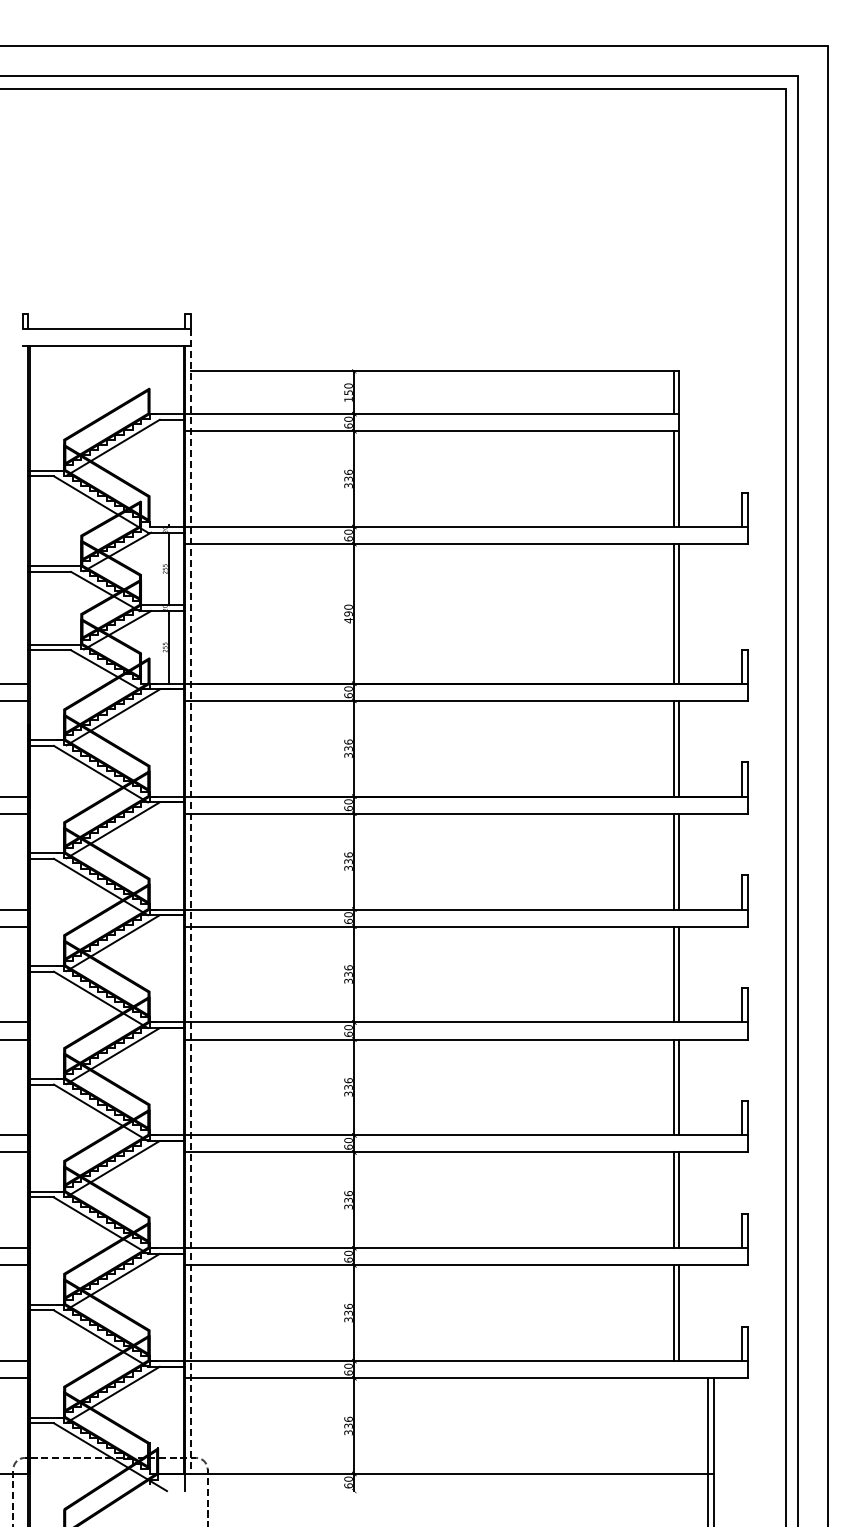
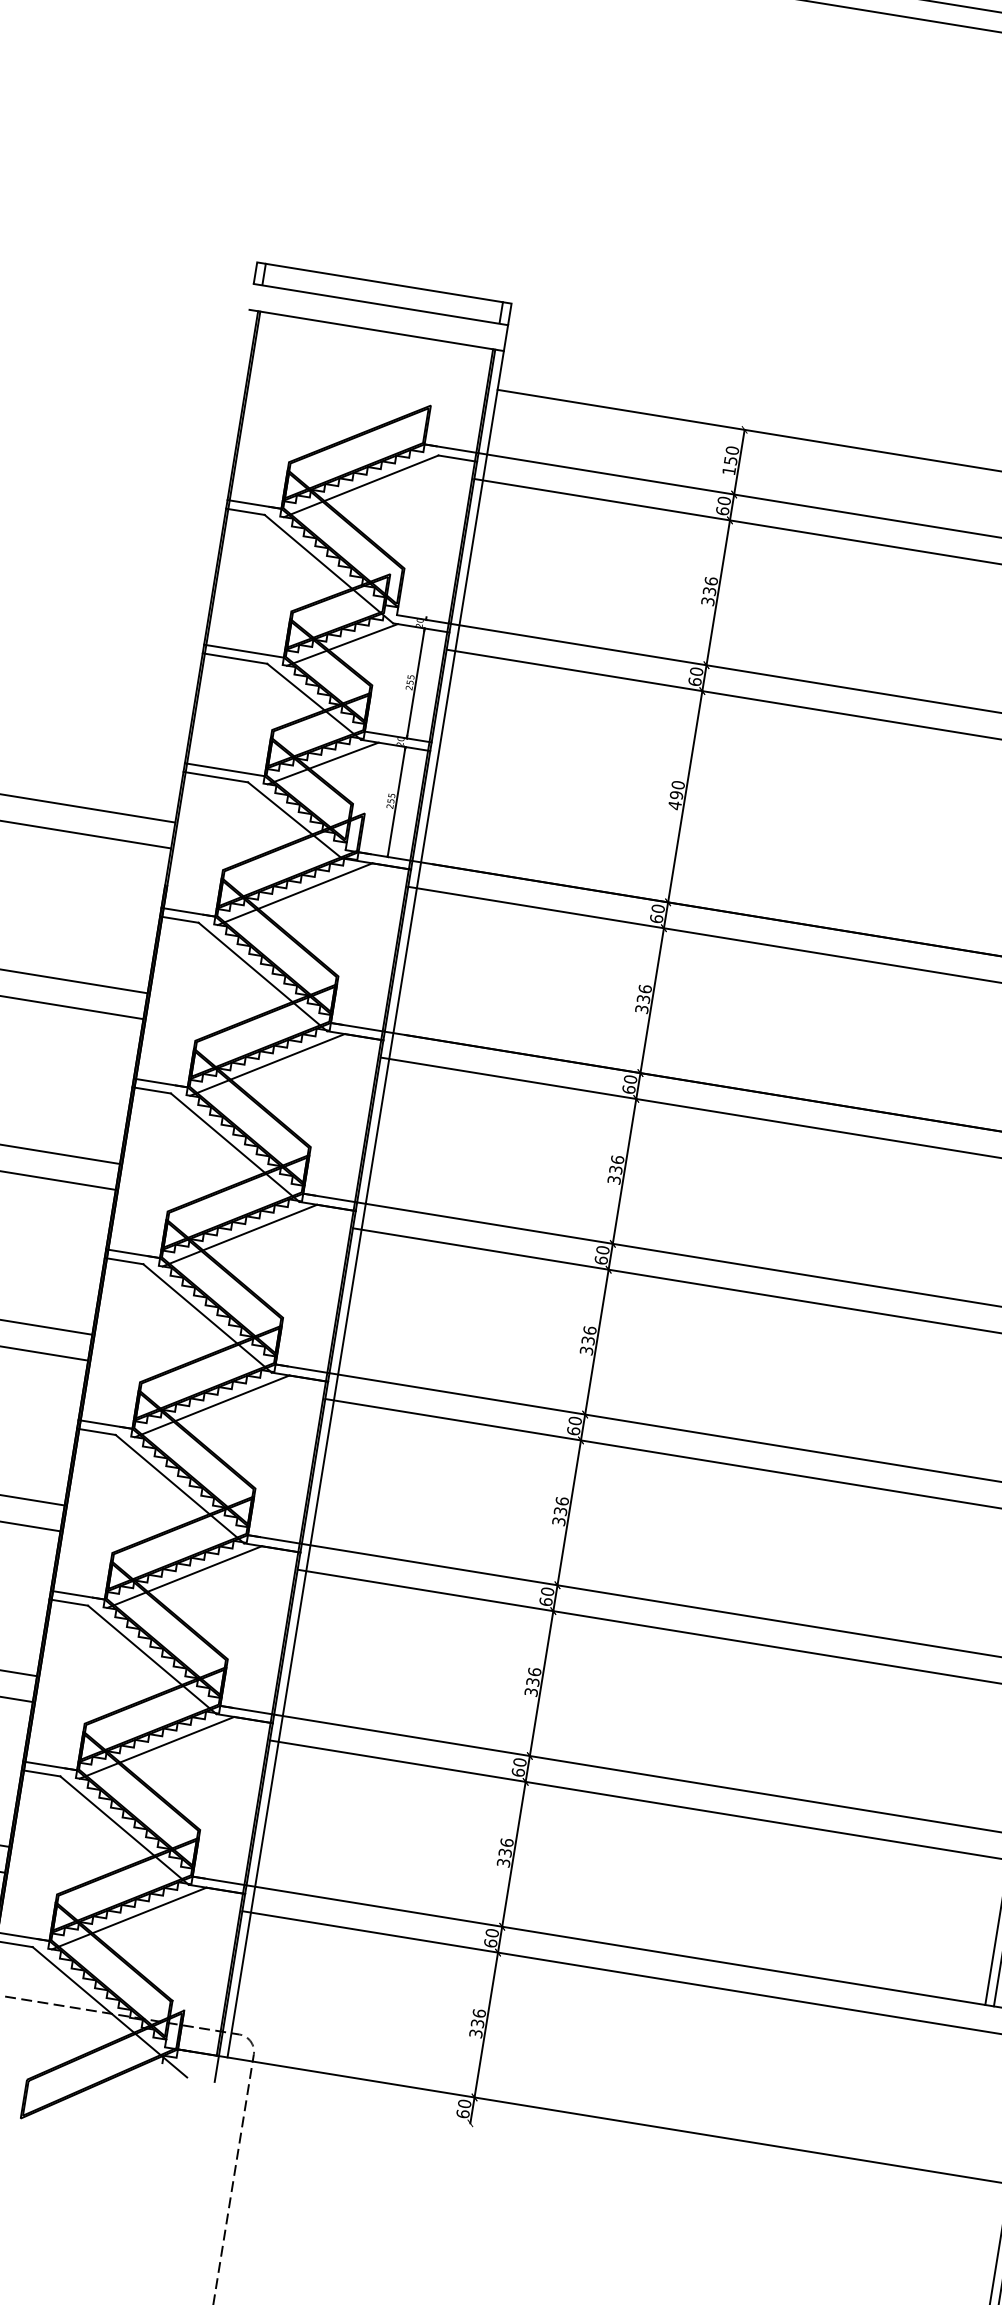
line: (106, 314) -> (383, 283), added
line: (190, 901) -> (367, 1191), dashed -> solid

